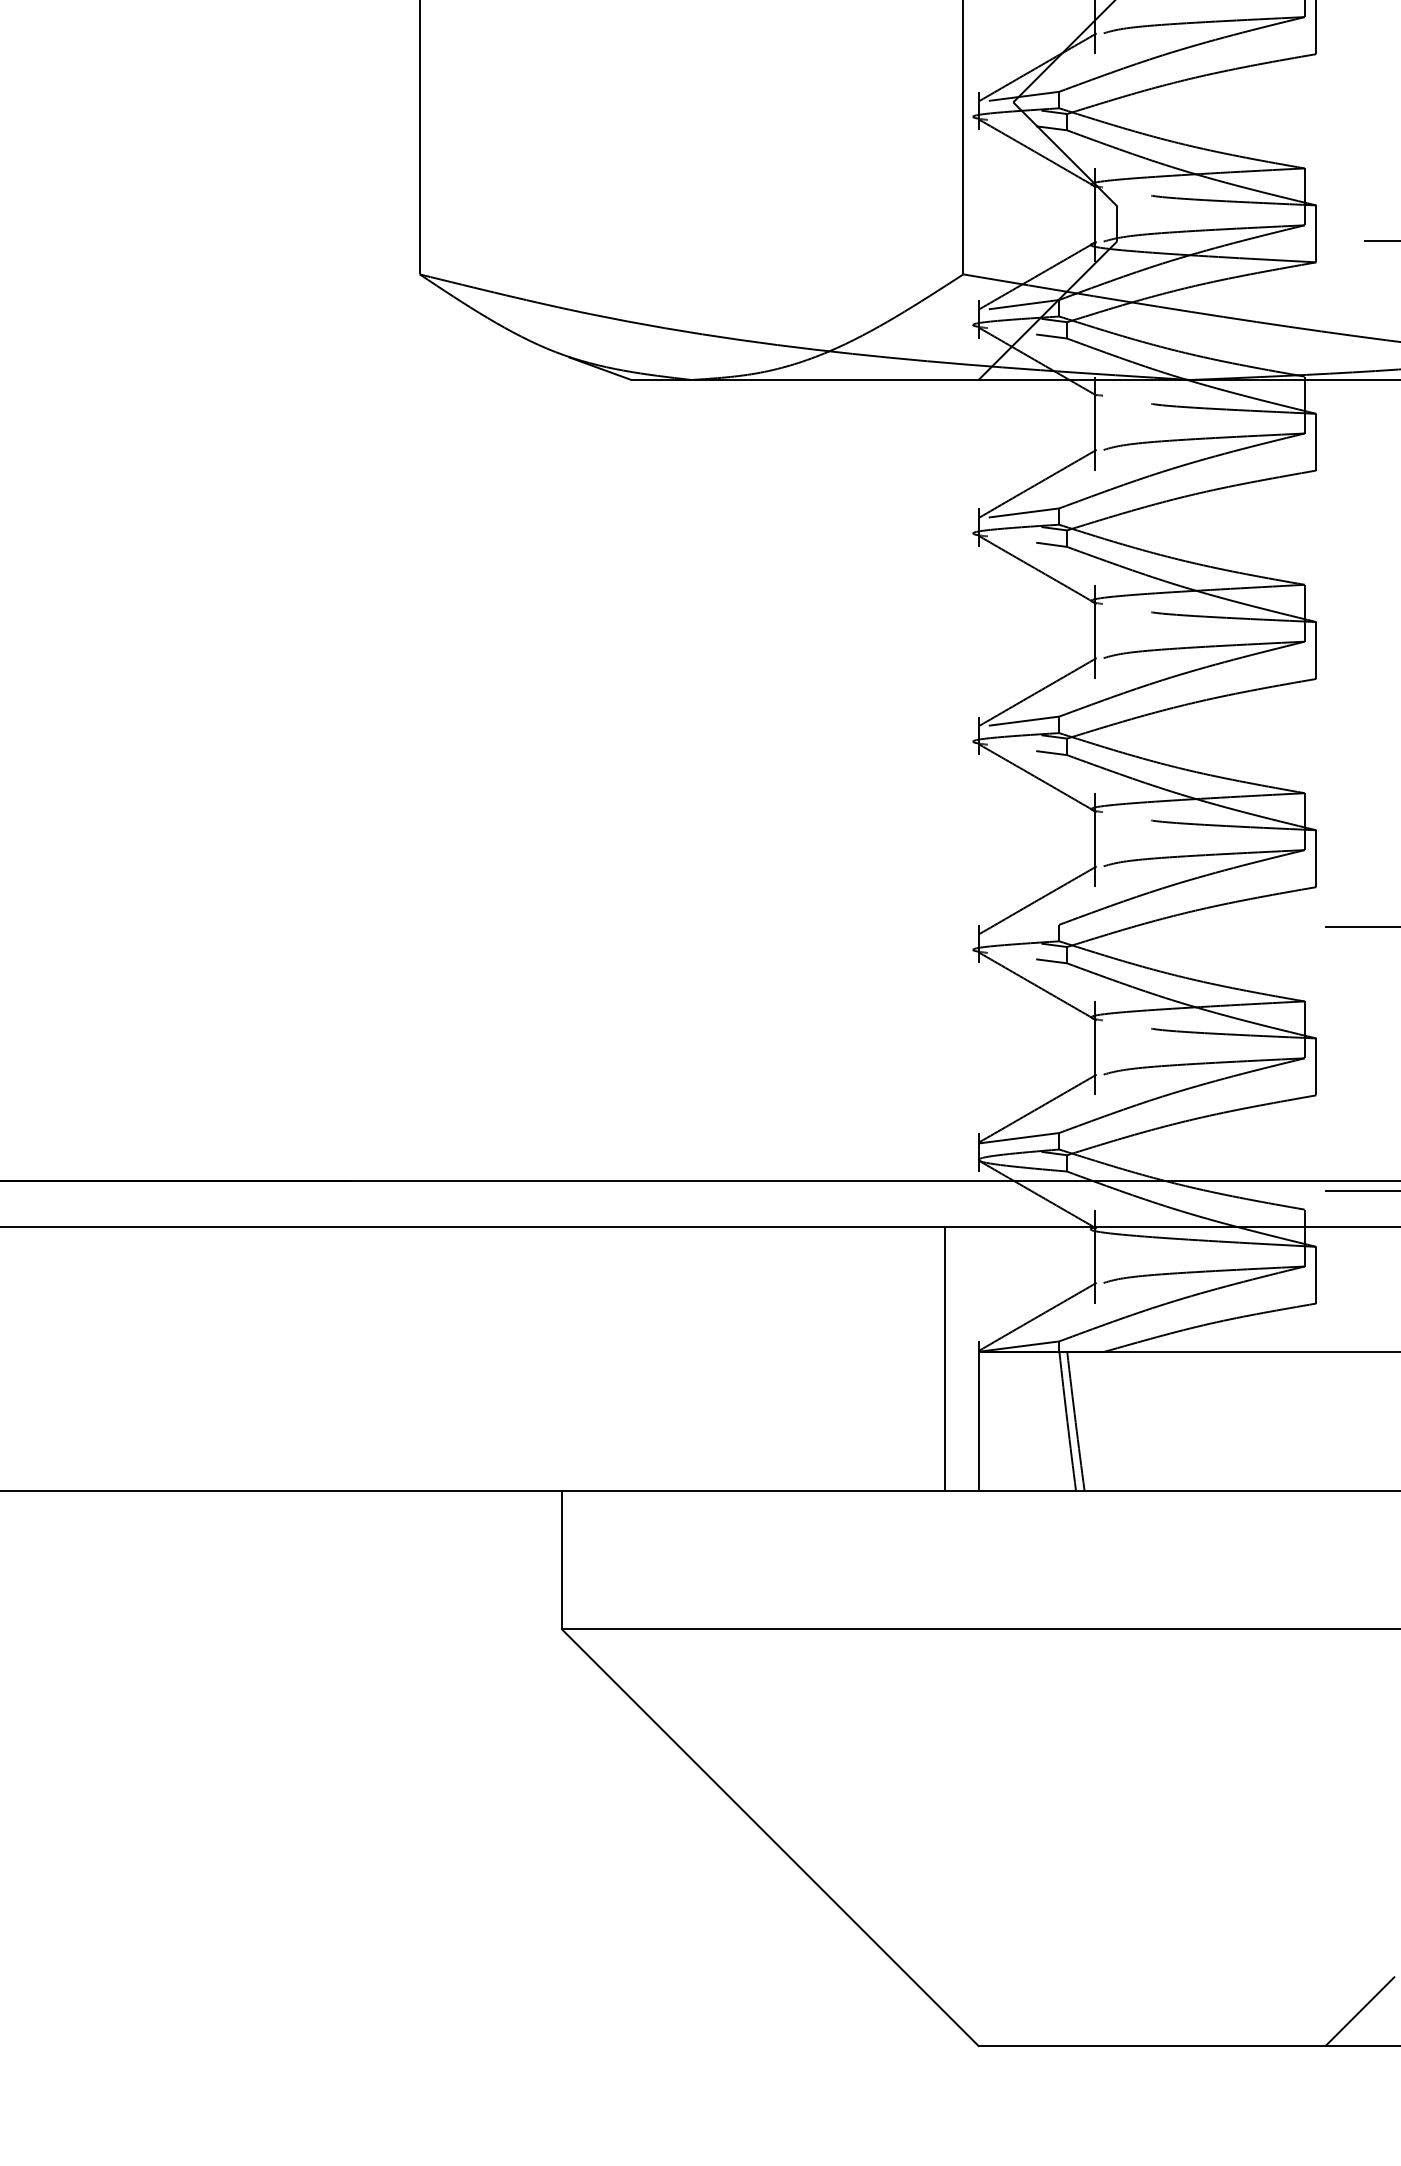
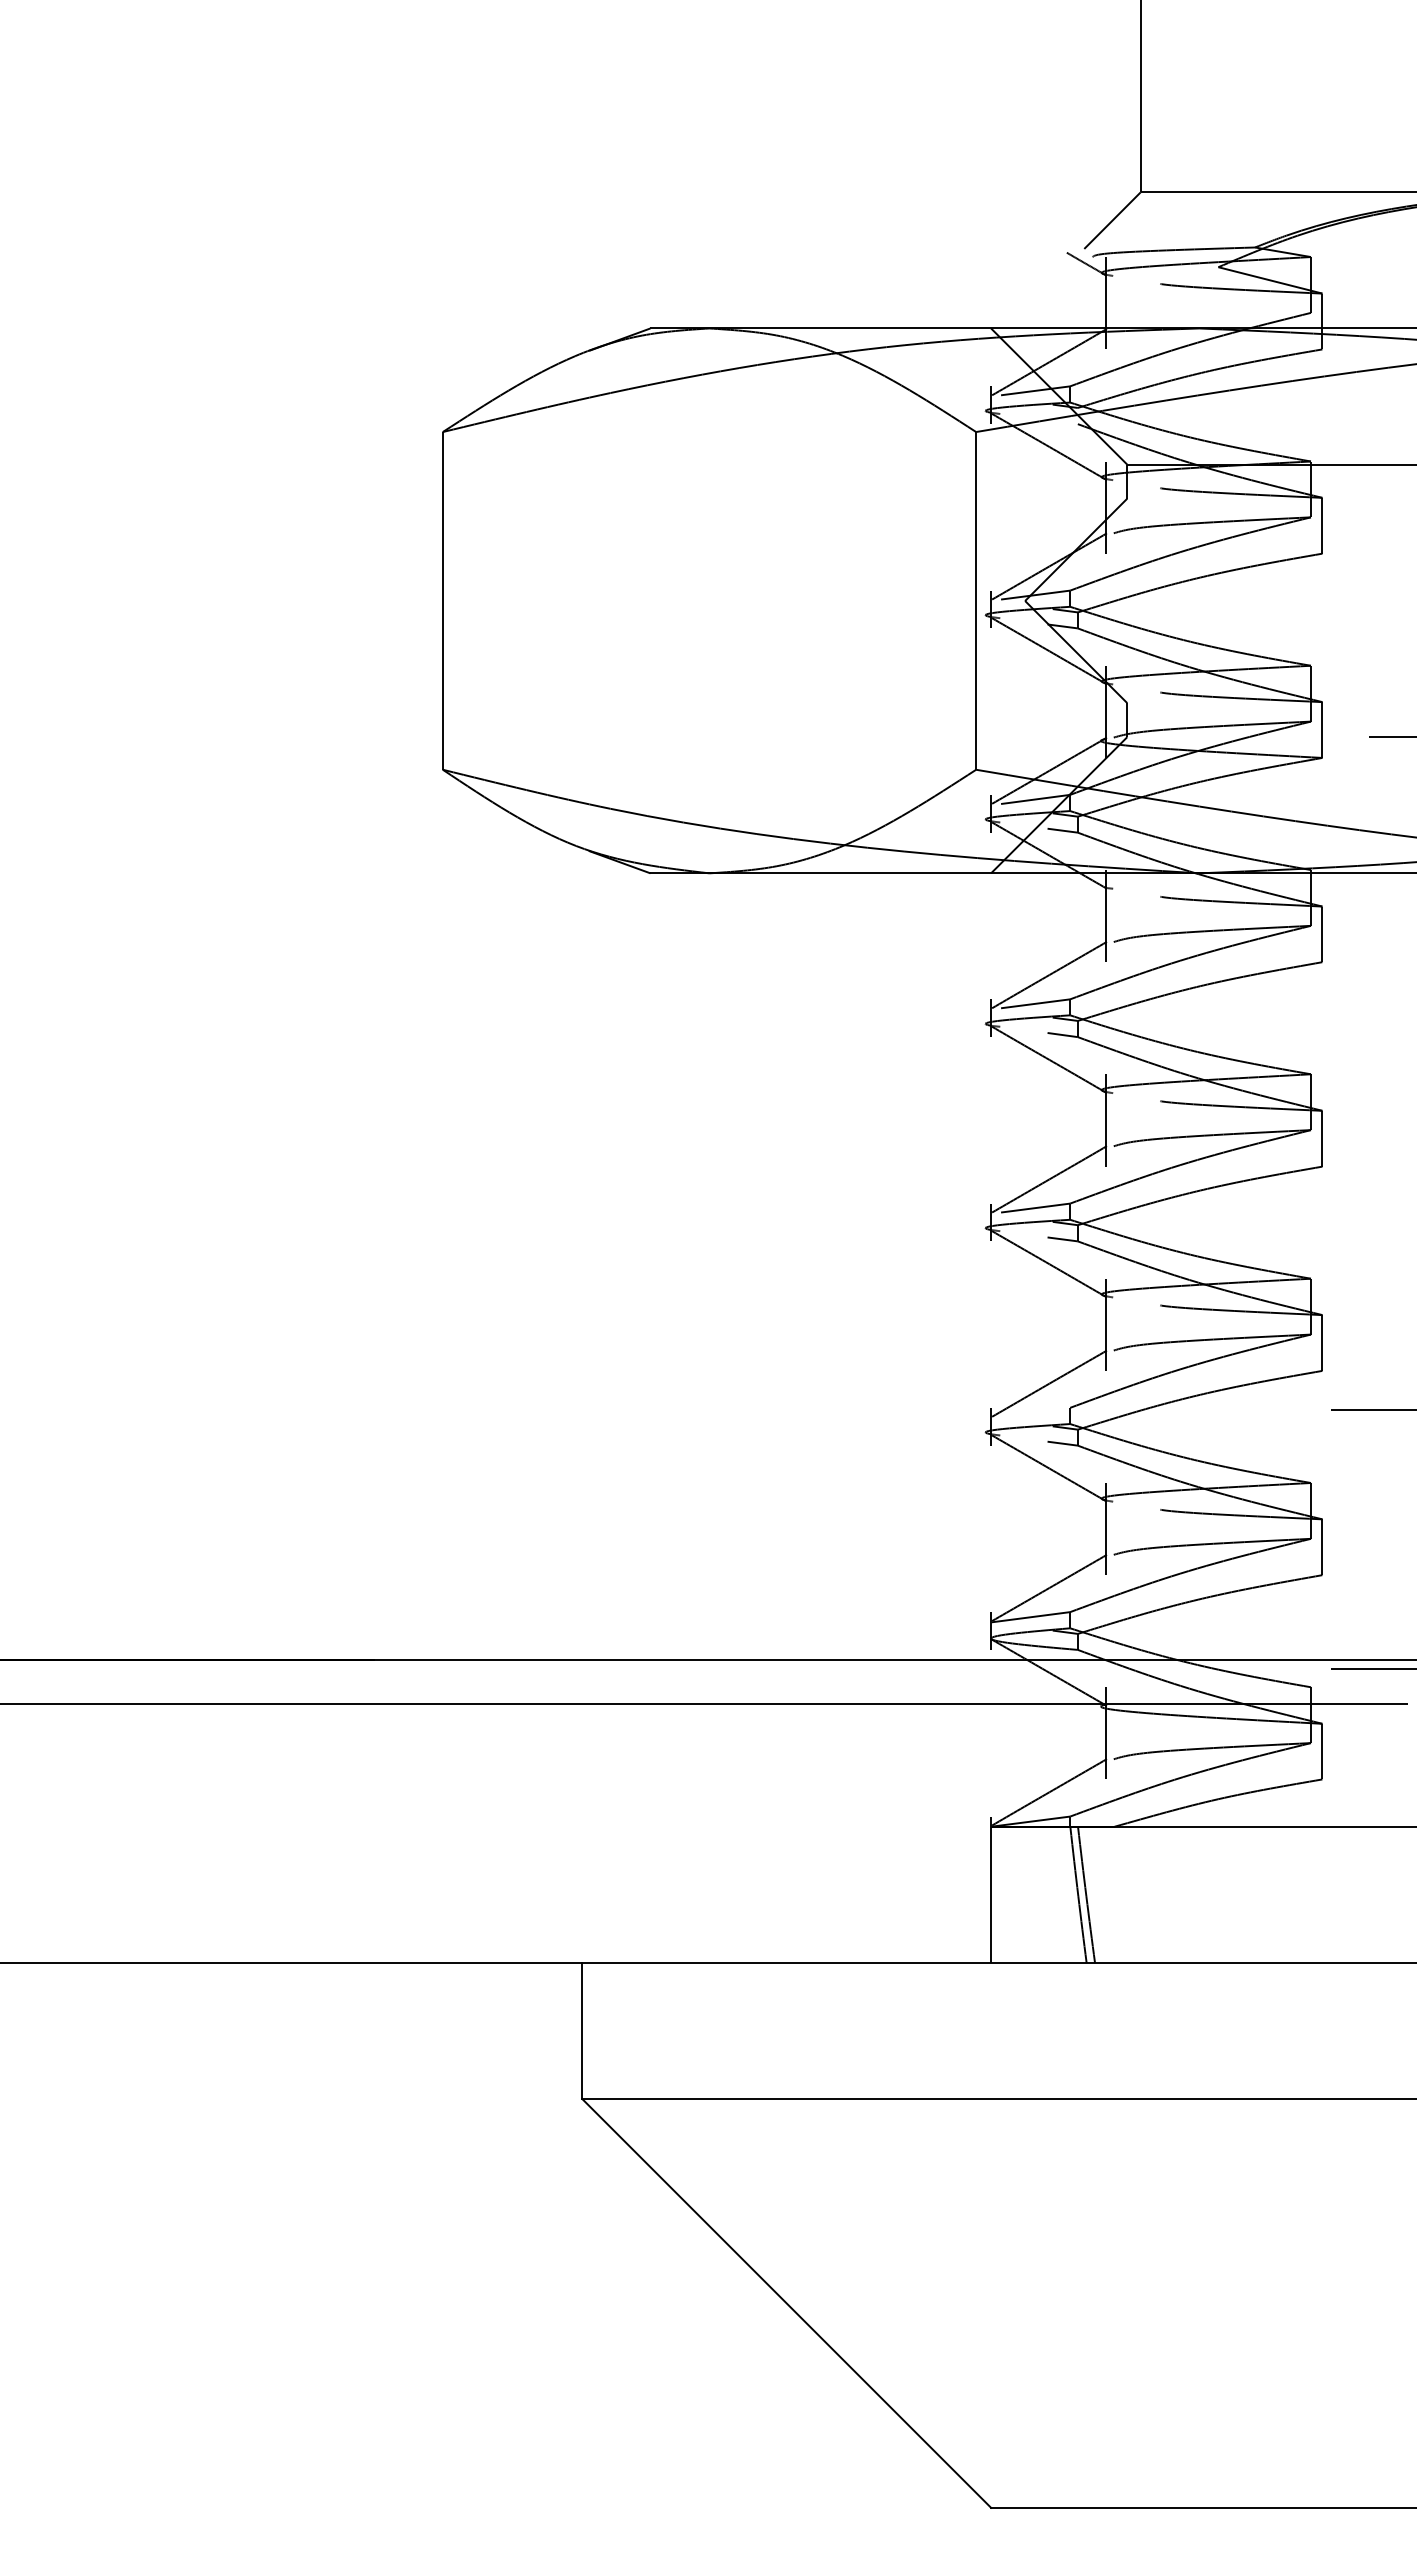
line: (945, 1358) -> (958, 1833), removed
line: (1360, 2011) -> (1365, 2473), removed

